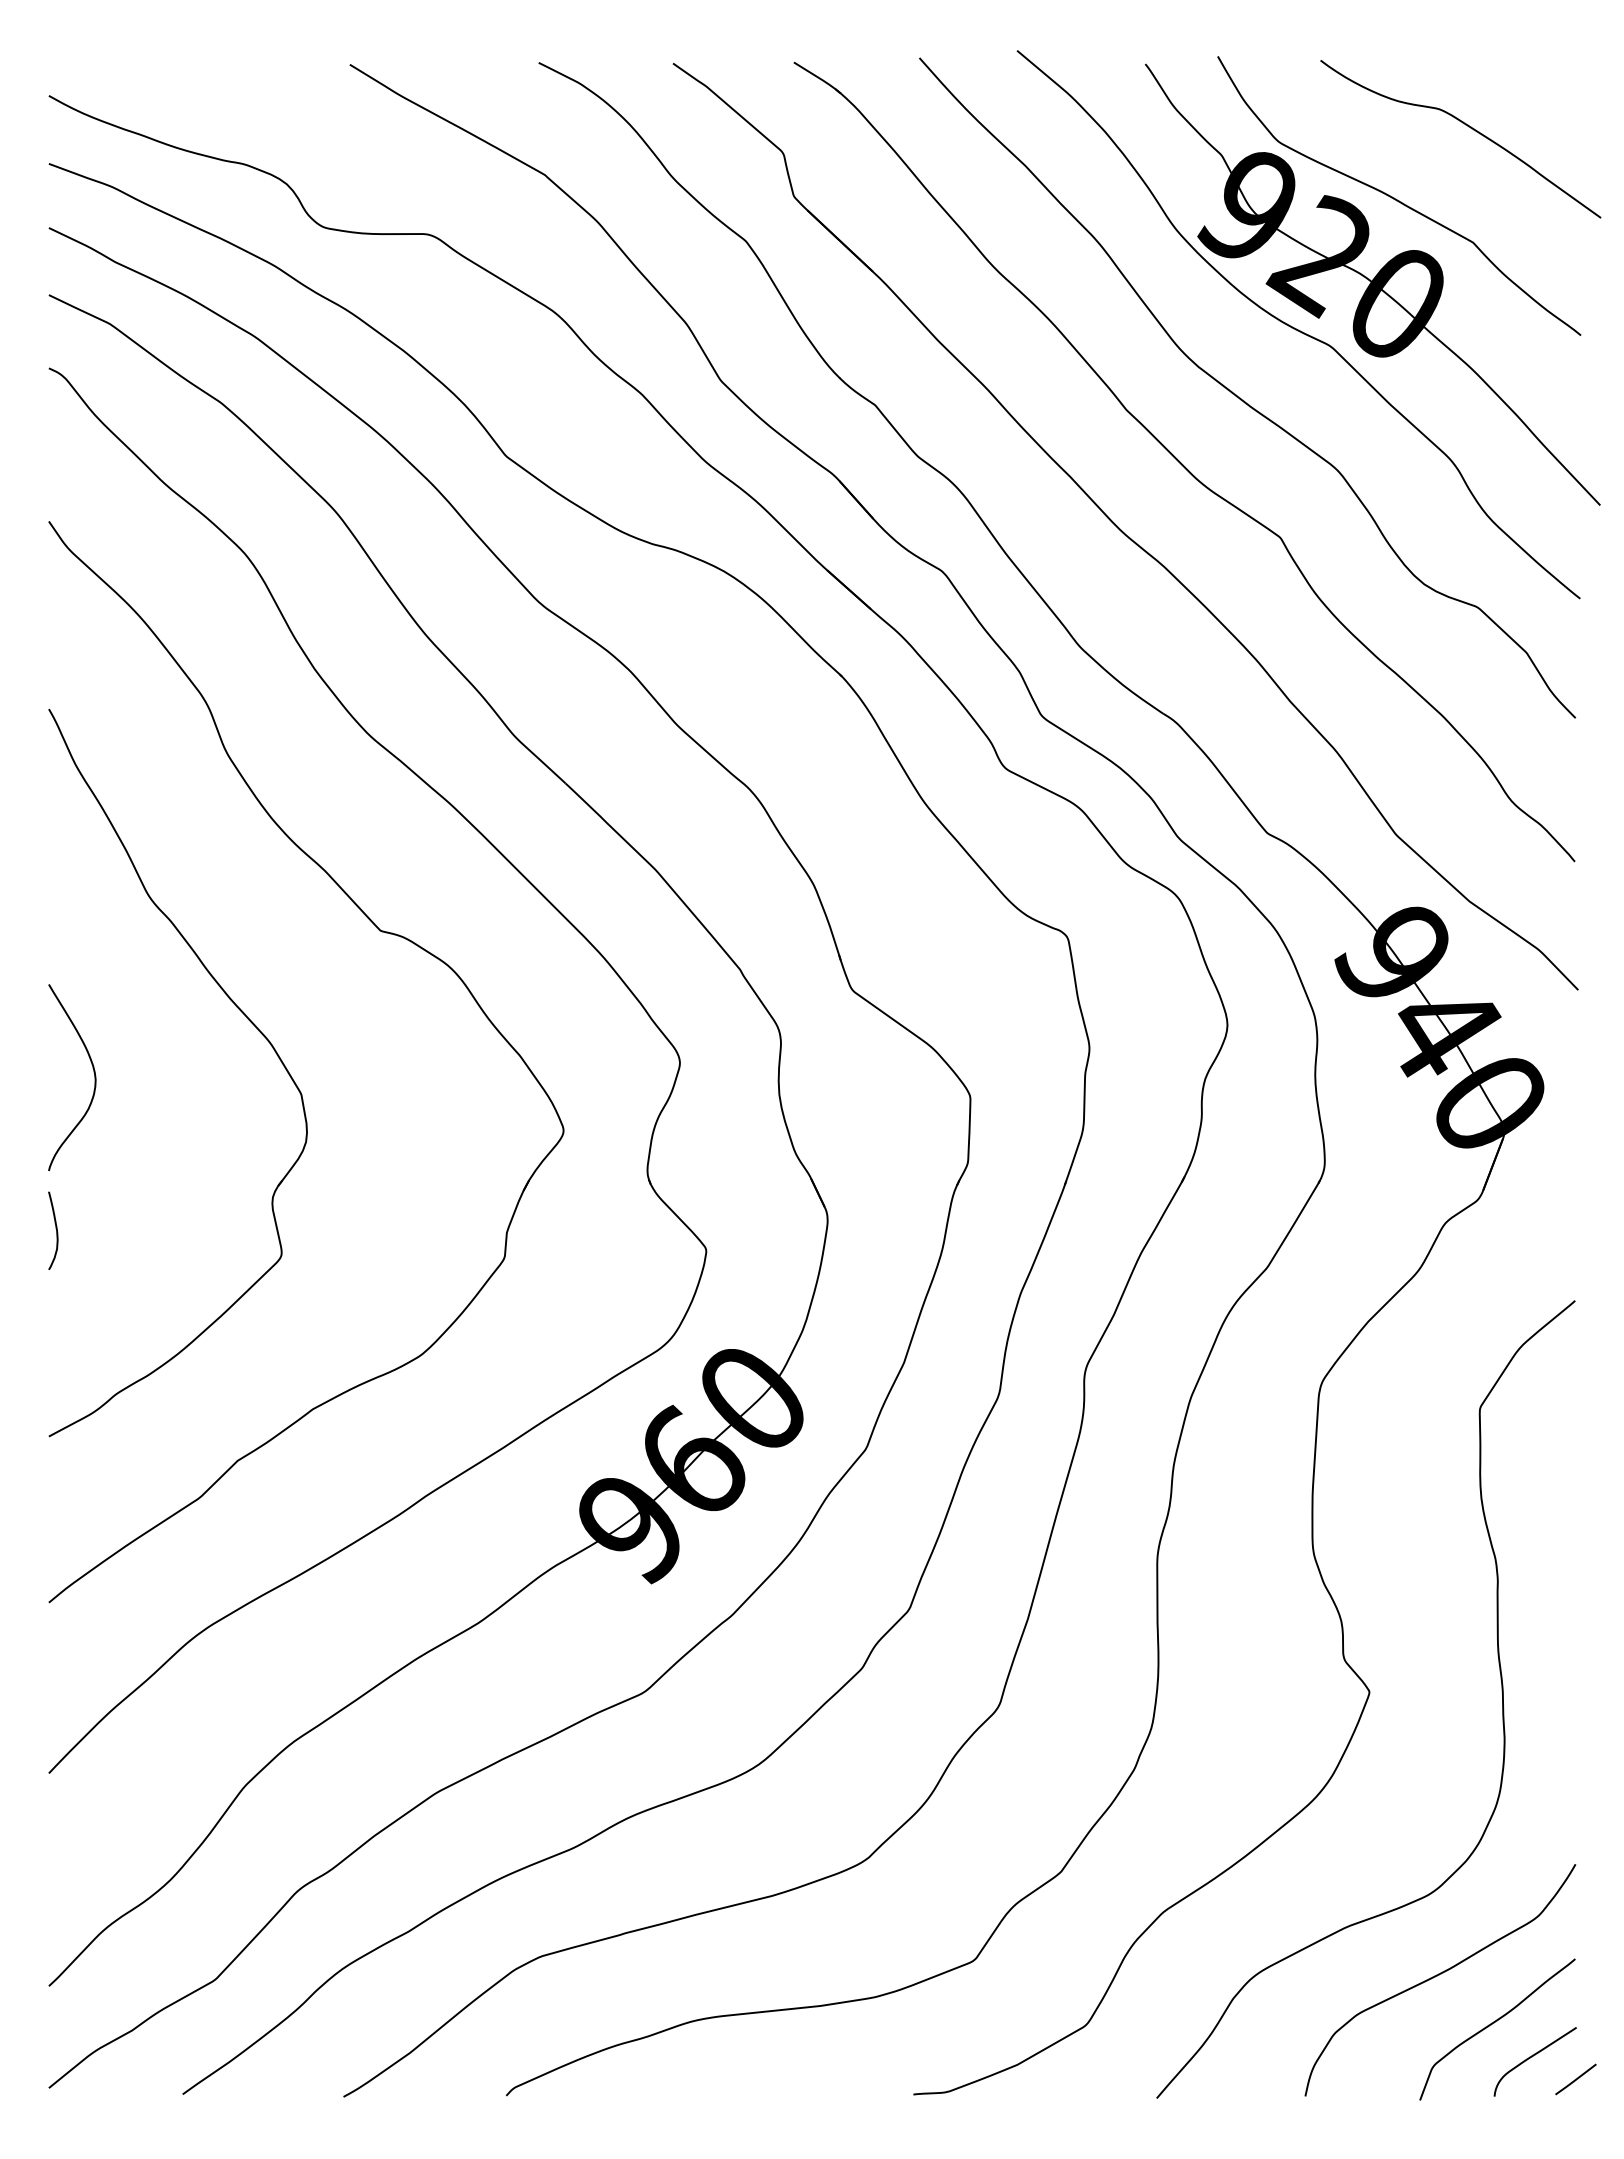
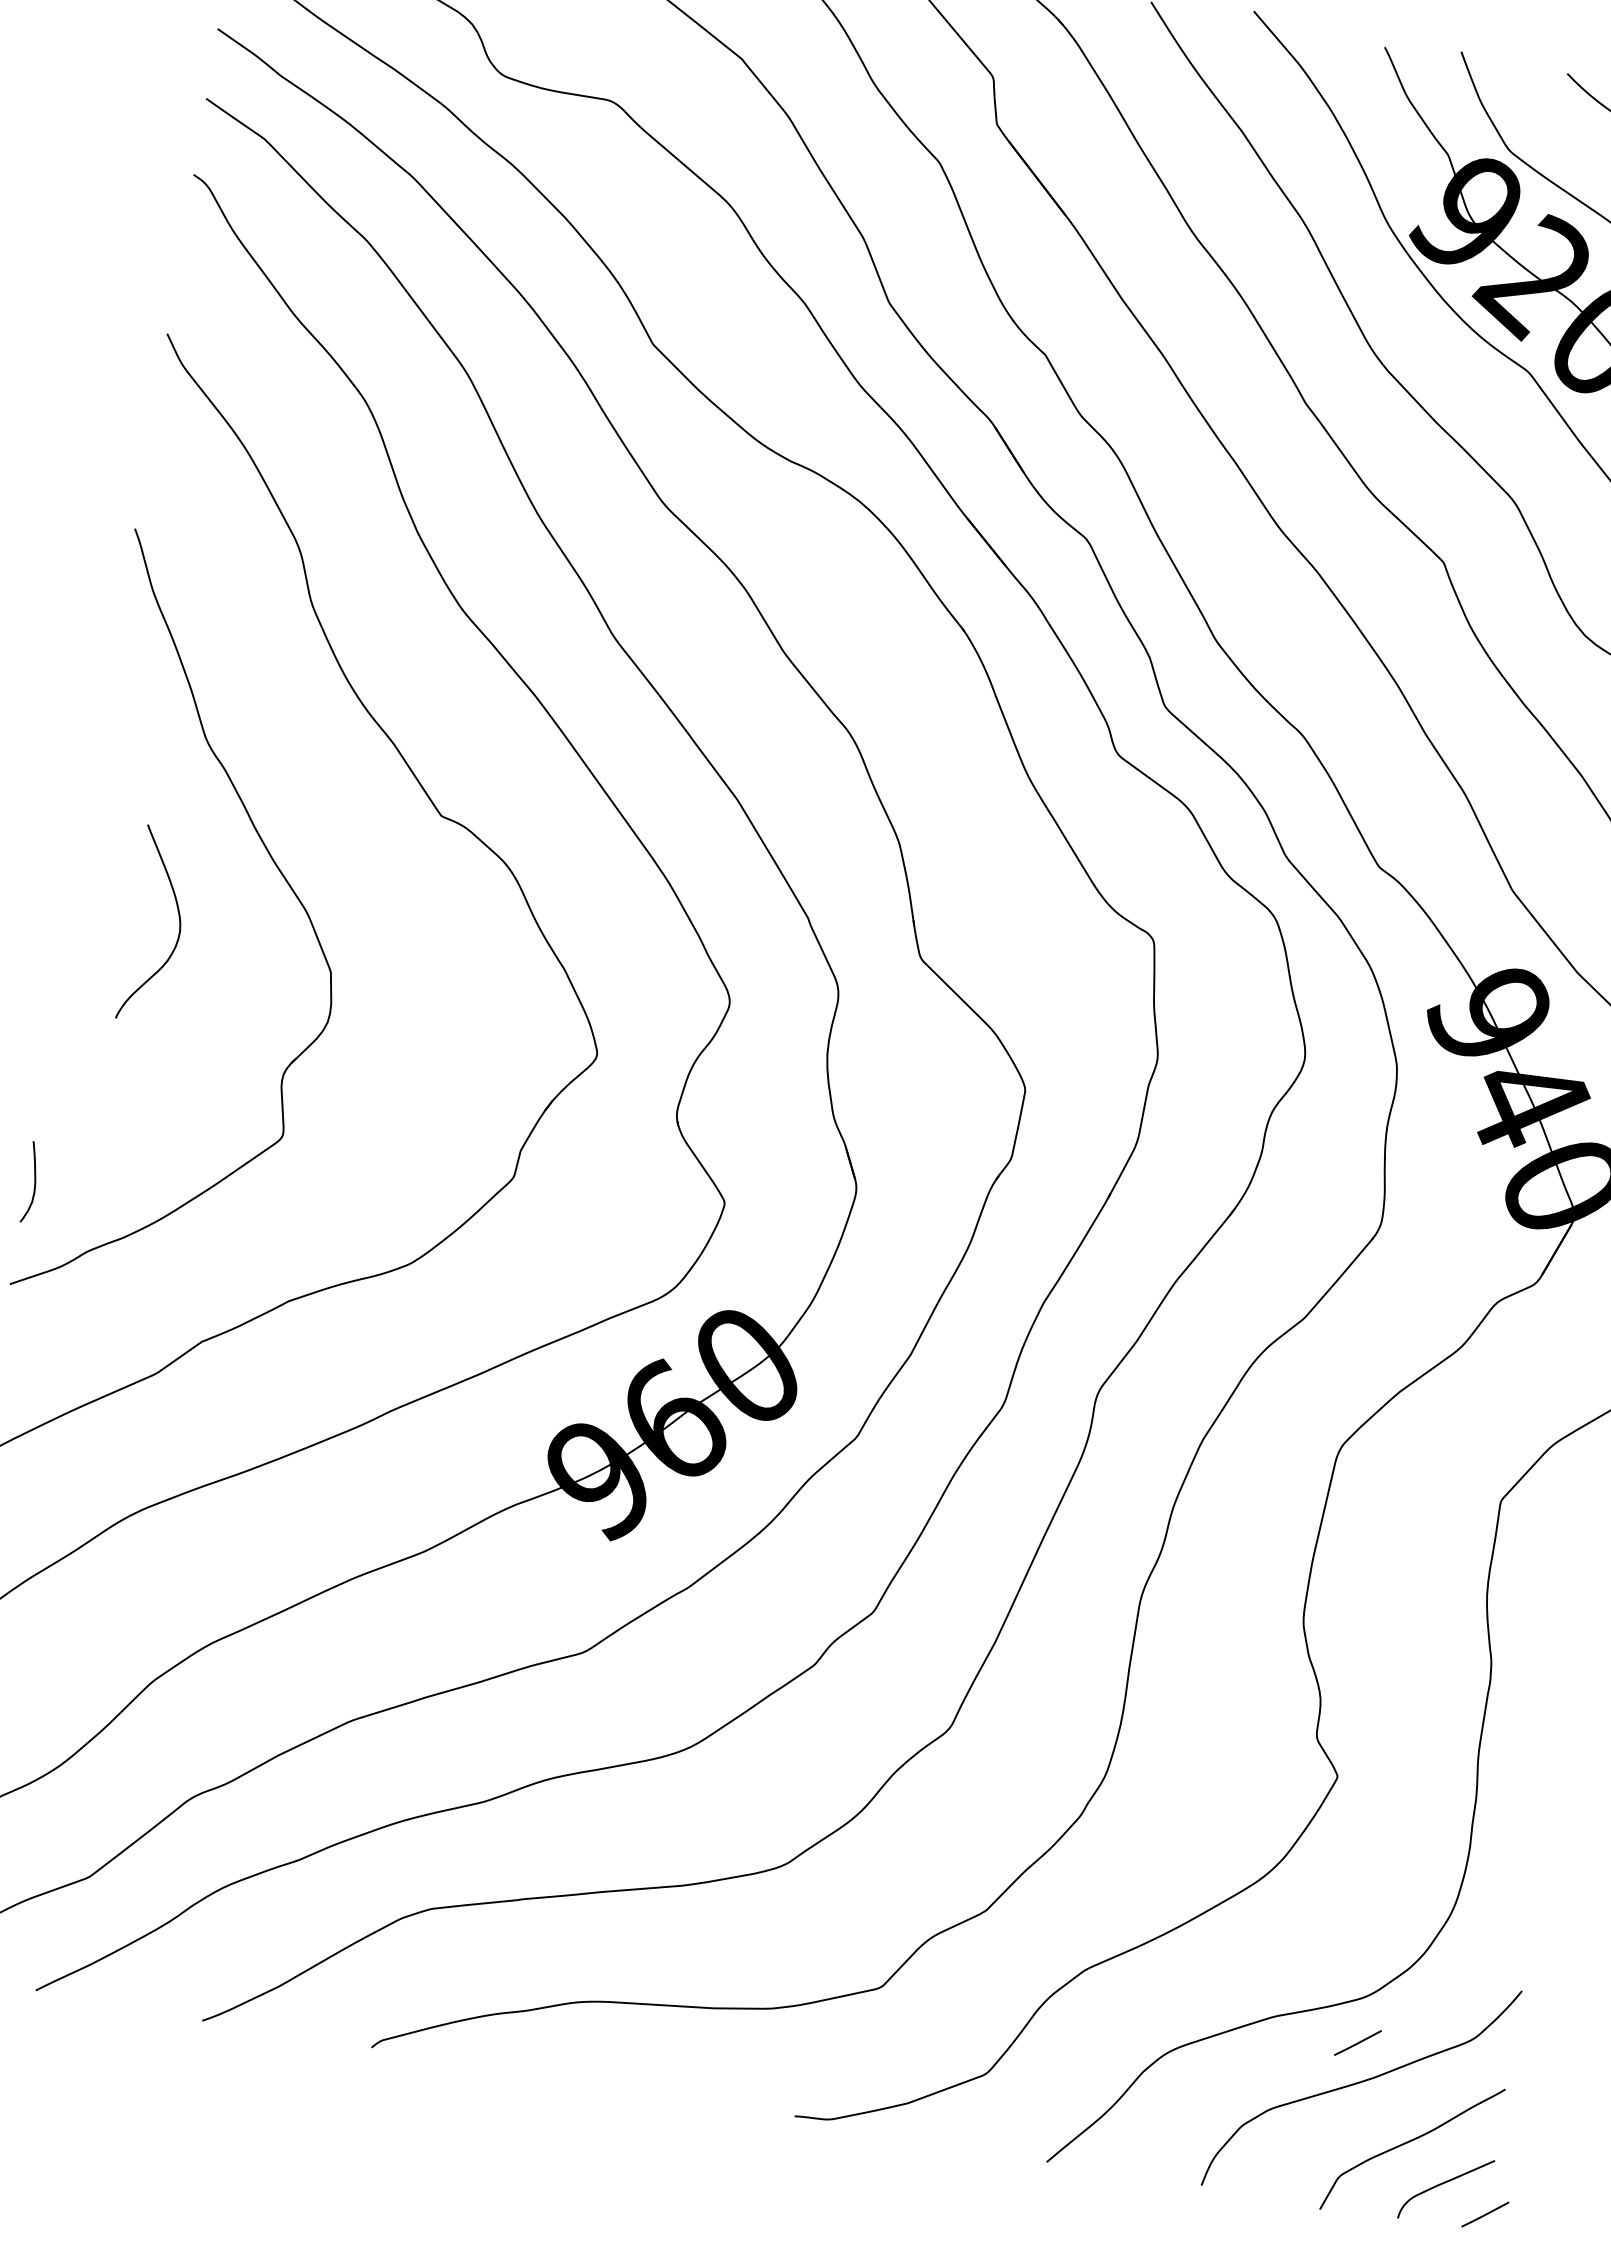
curve: (93, 1072) -> (179, 923), moved
curve: (55, 1228) -> (34, 1180), moved
line: (1429, 1938) -> (1357, 2042), added

